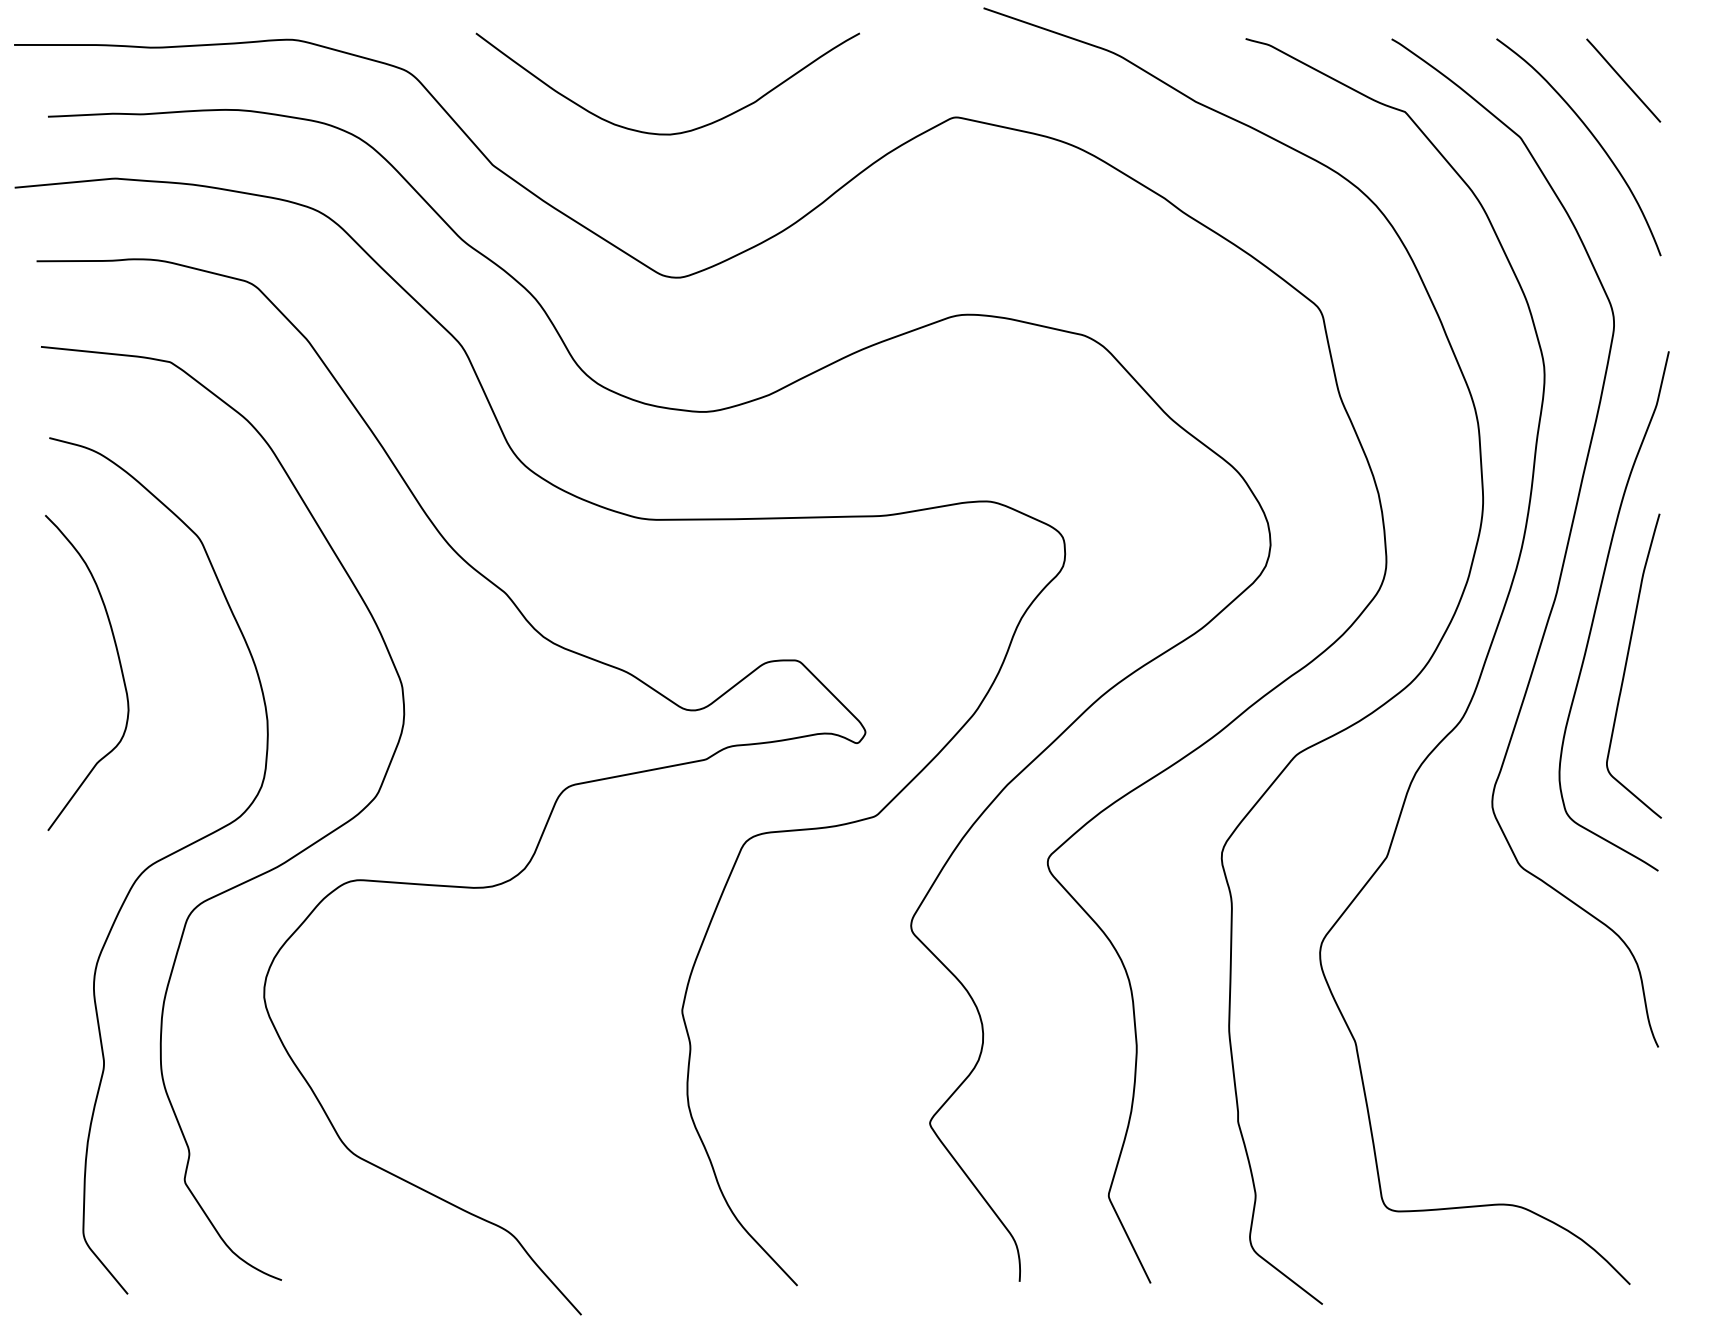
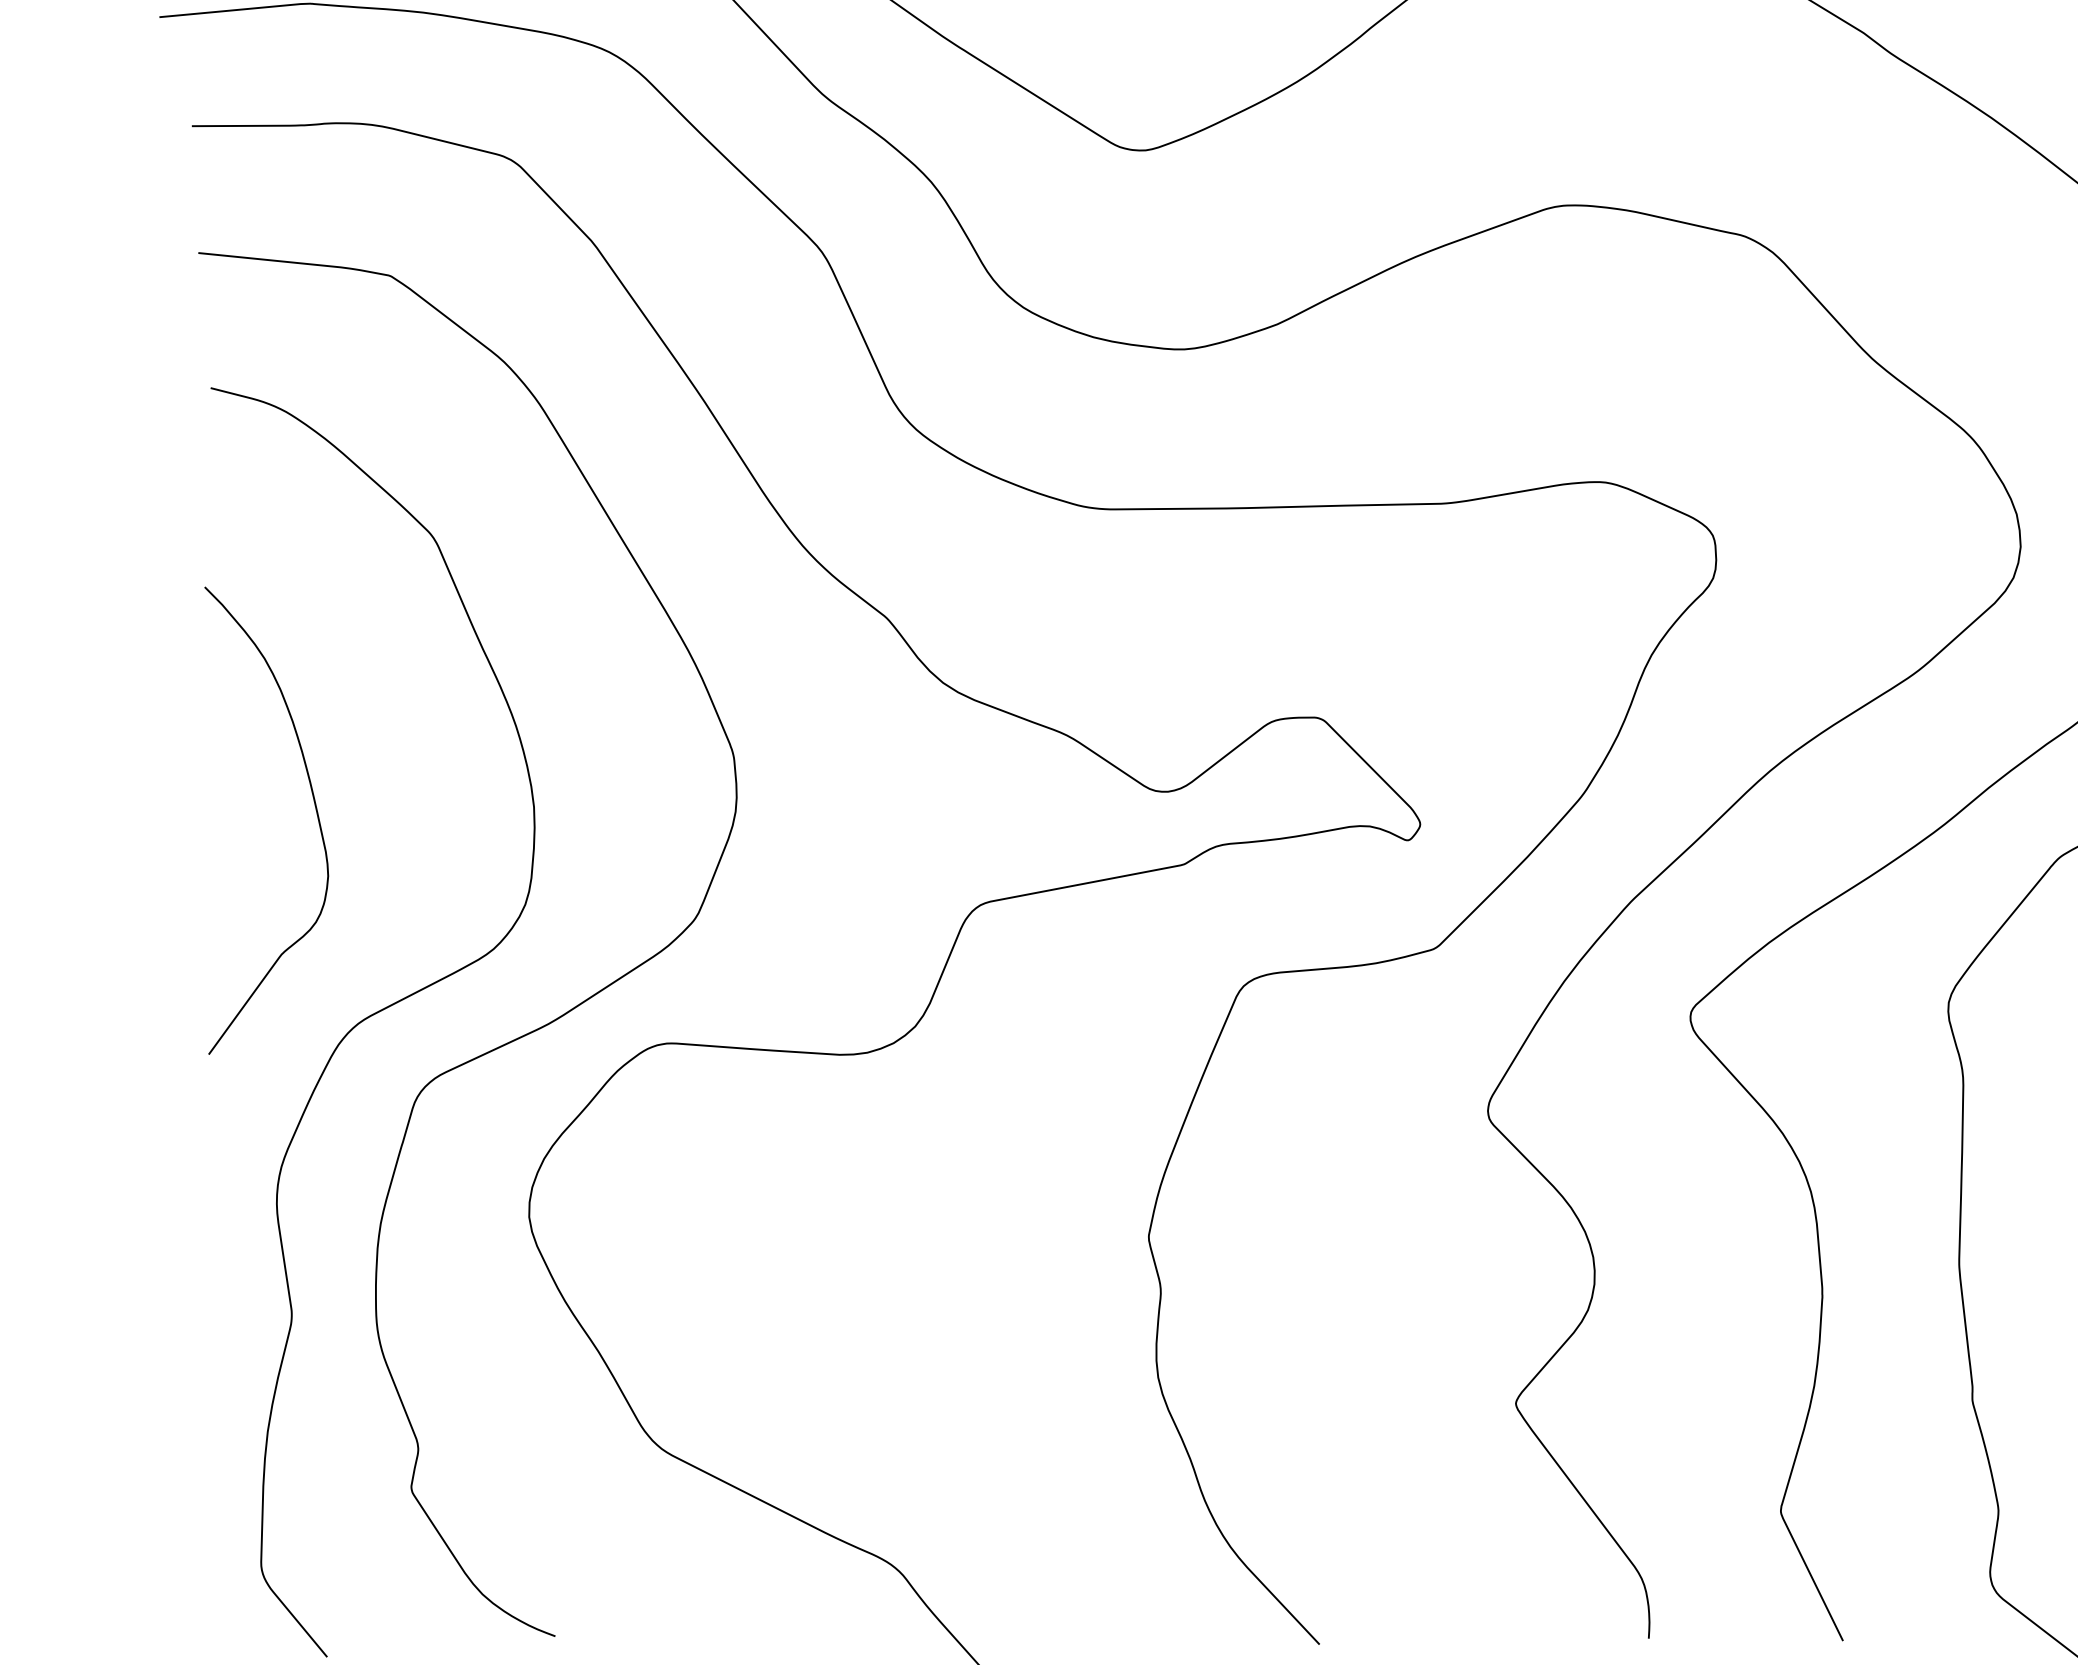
curve: (119, 665) -> (314, 809), moved

